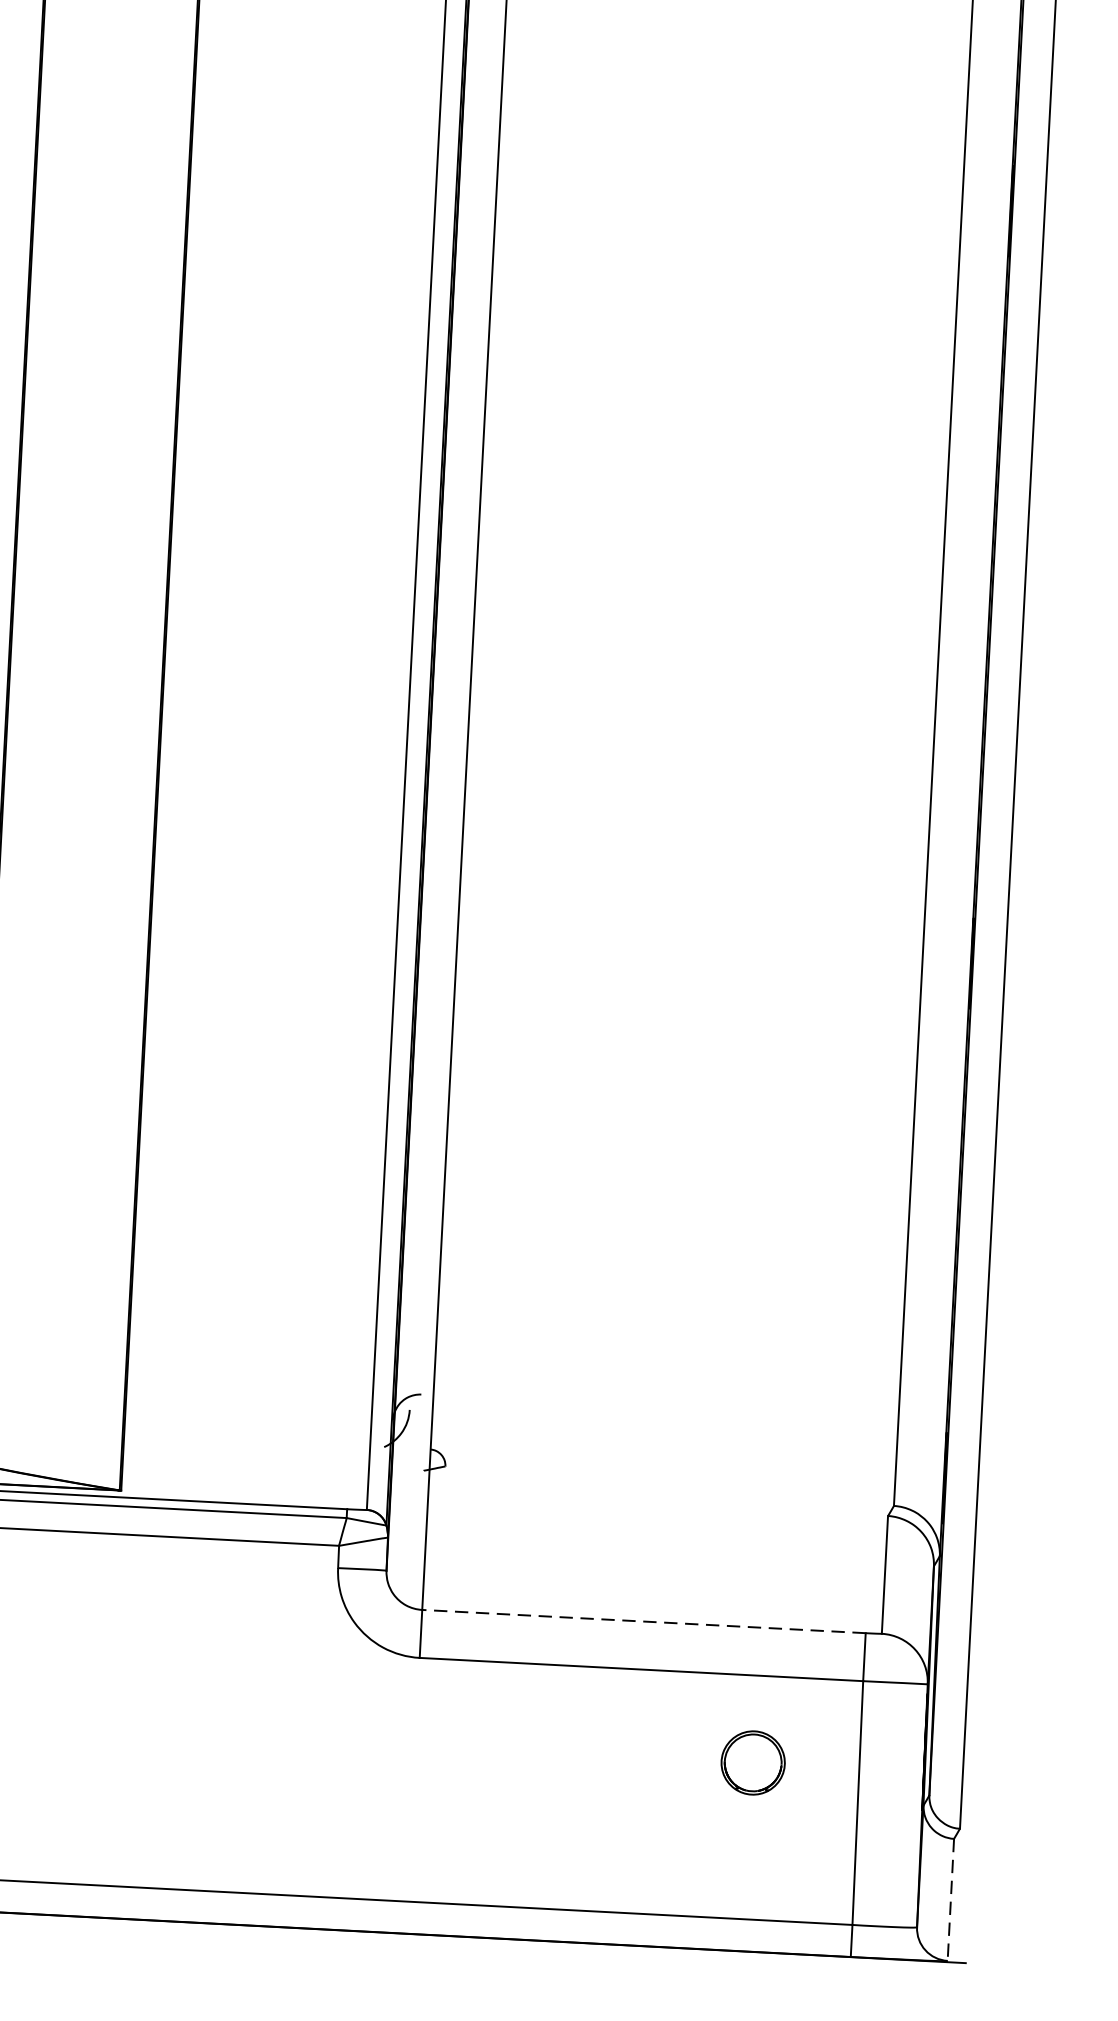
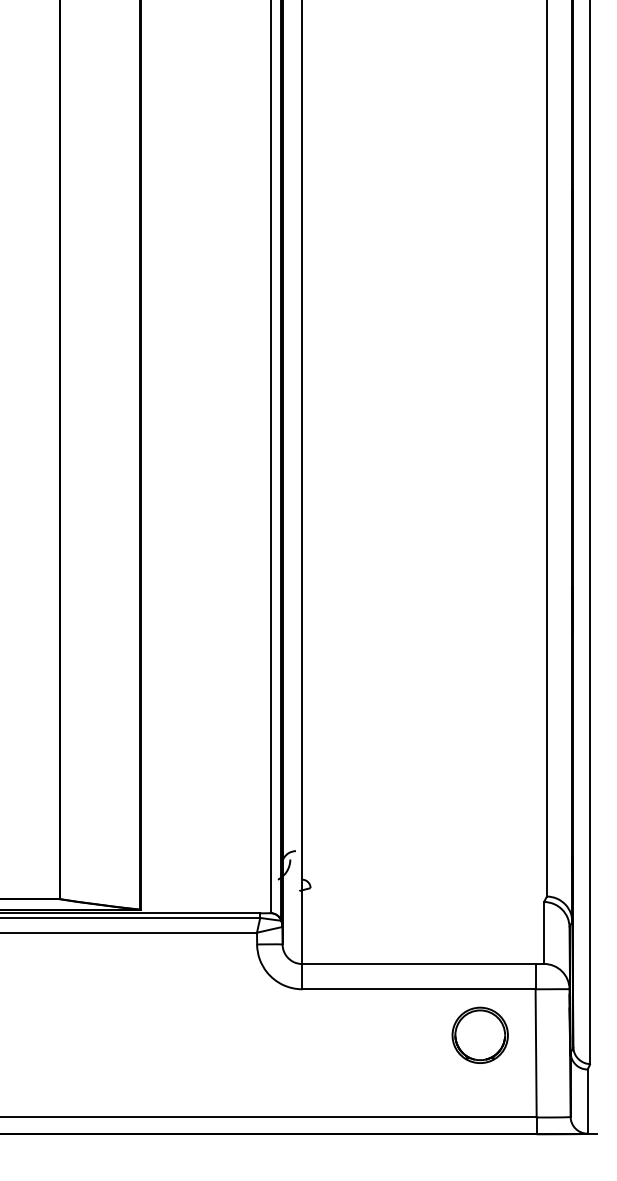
line: (643, 1622) -> (418, 964), dashed -> solid
part: (752, 1761) -> (479, 1034), size x1.67
line: (950, 1901) -> (587, 1102), dashed -> solid

